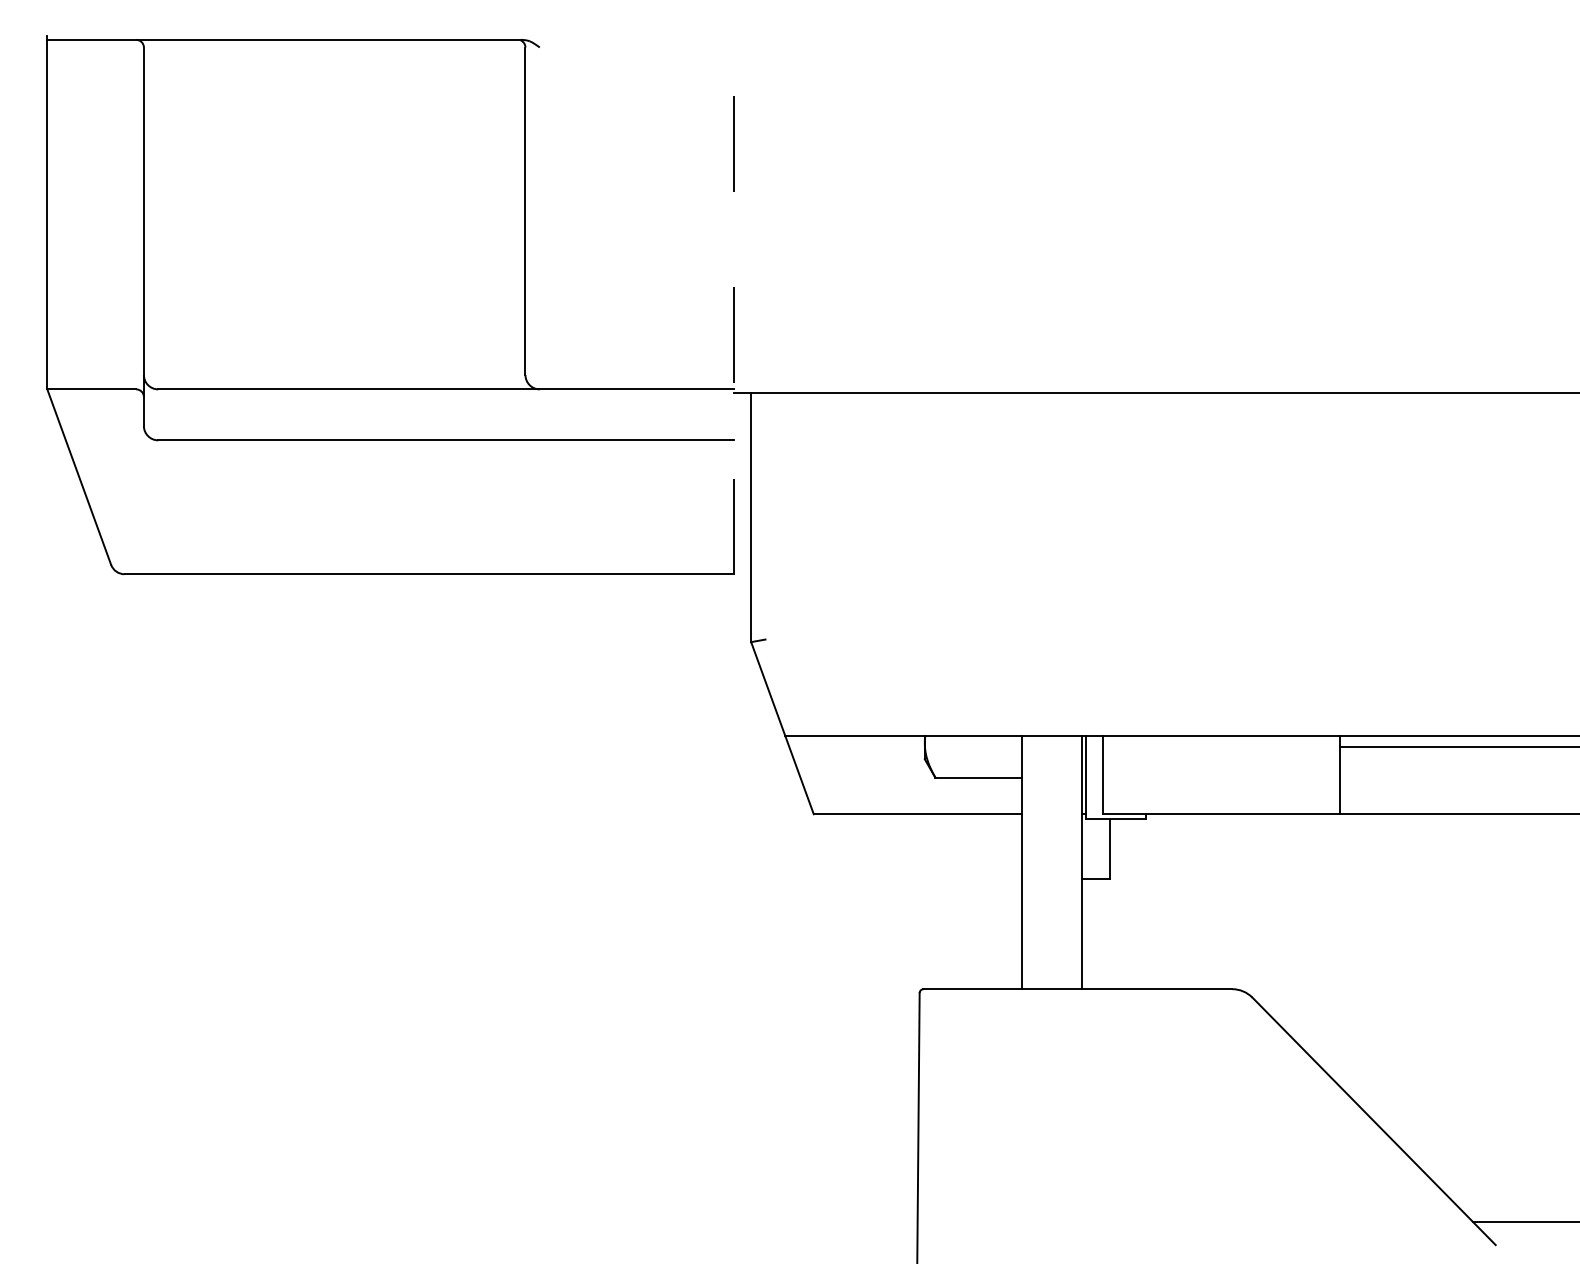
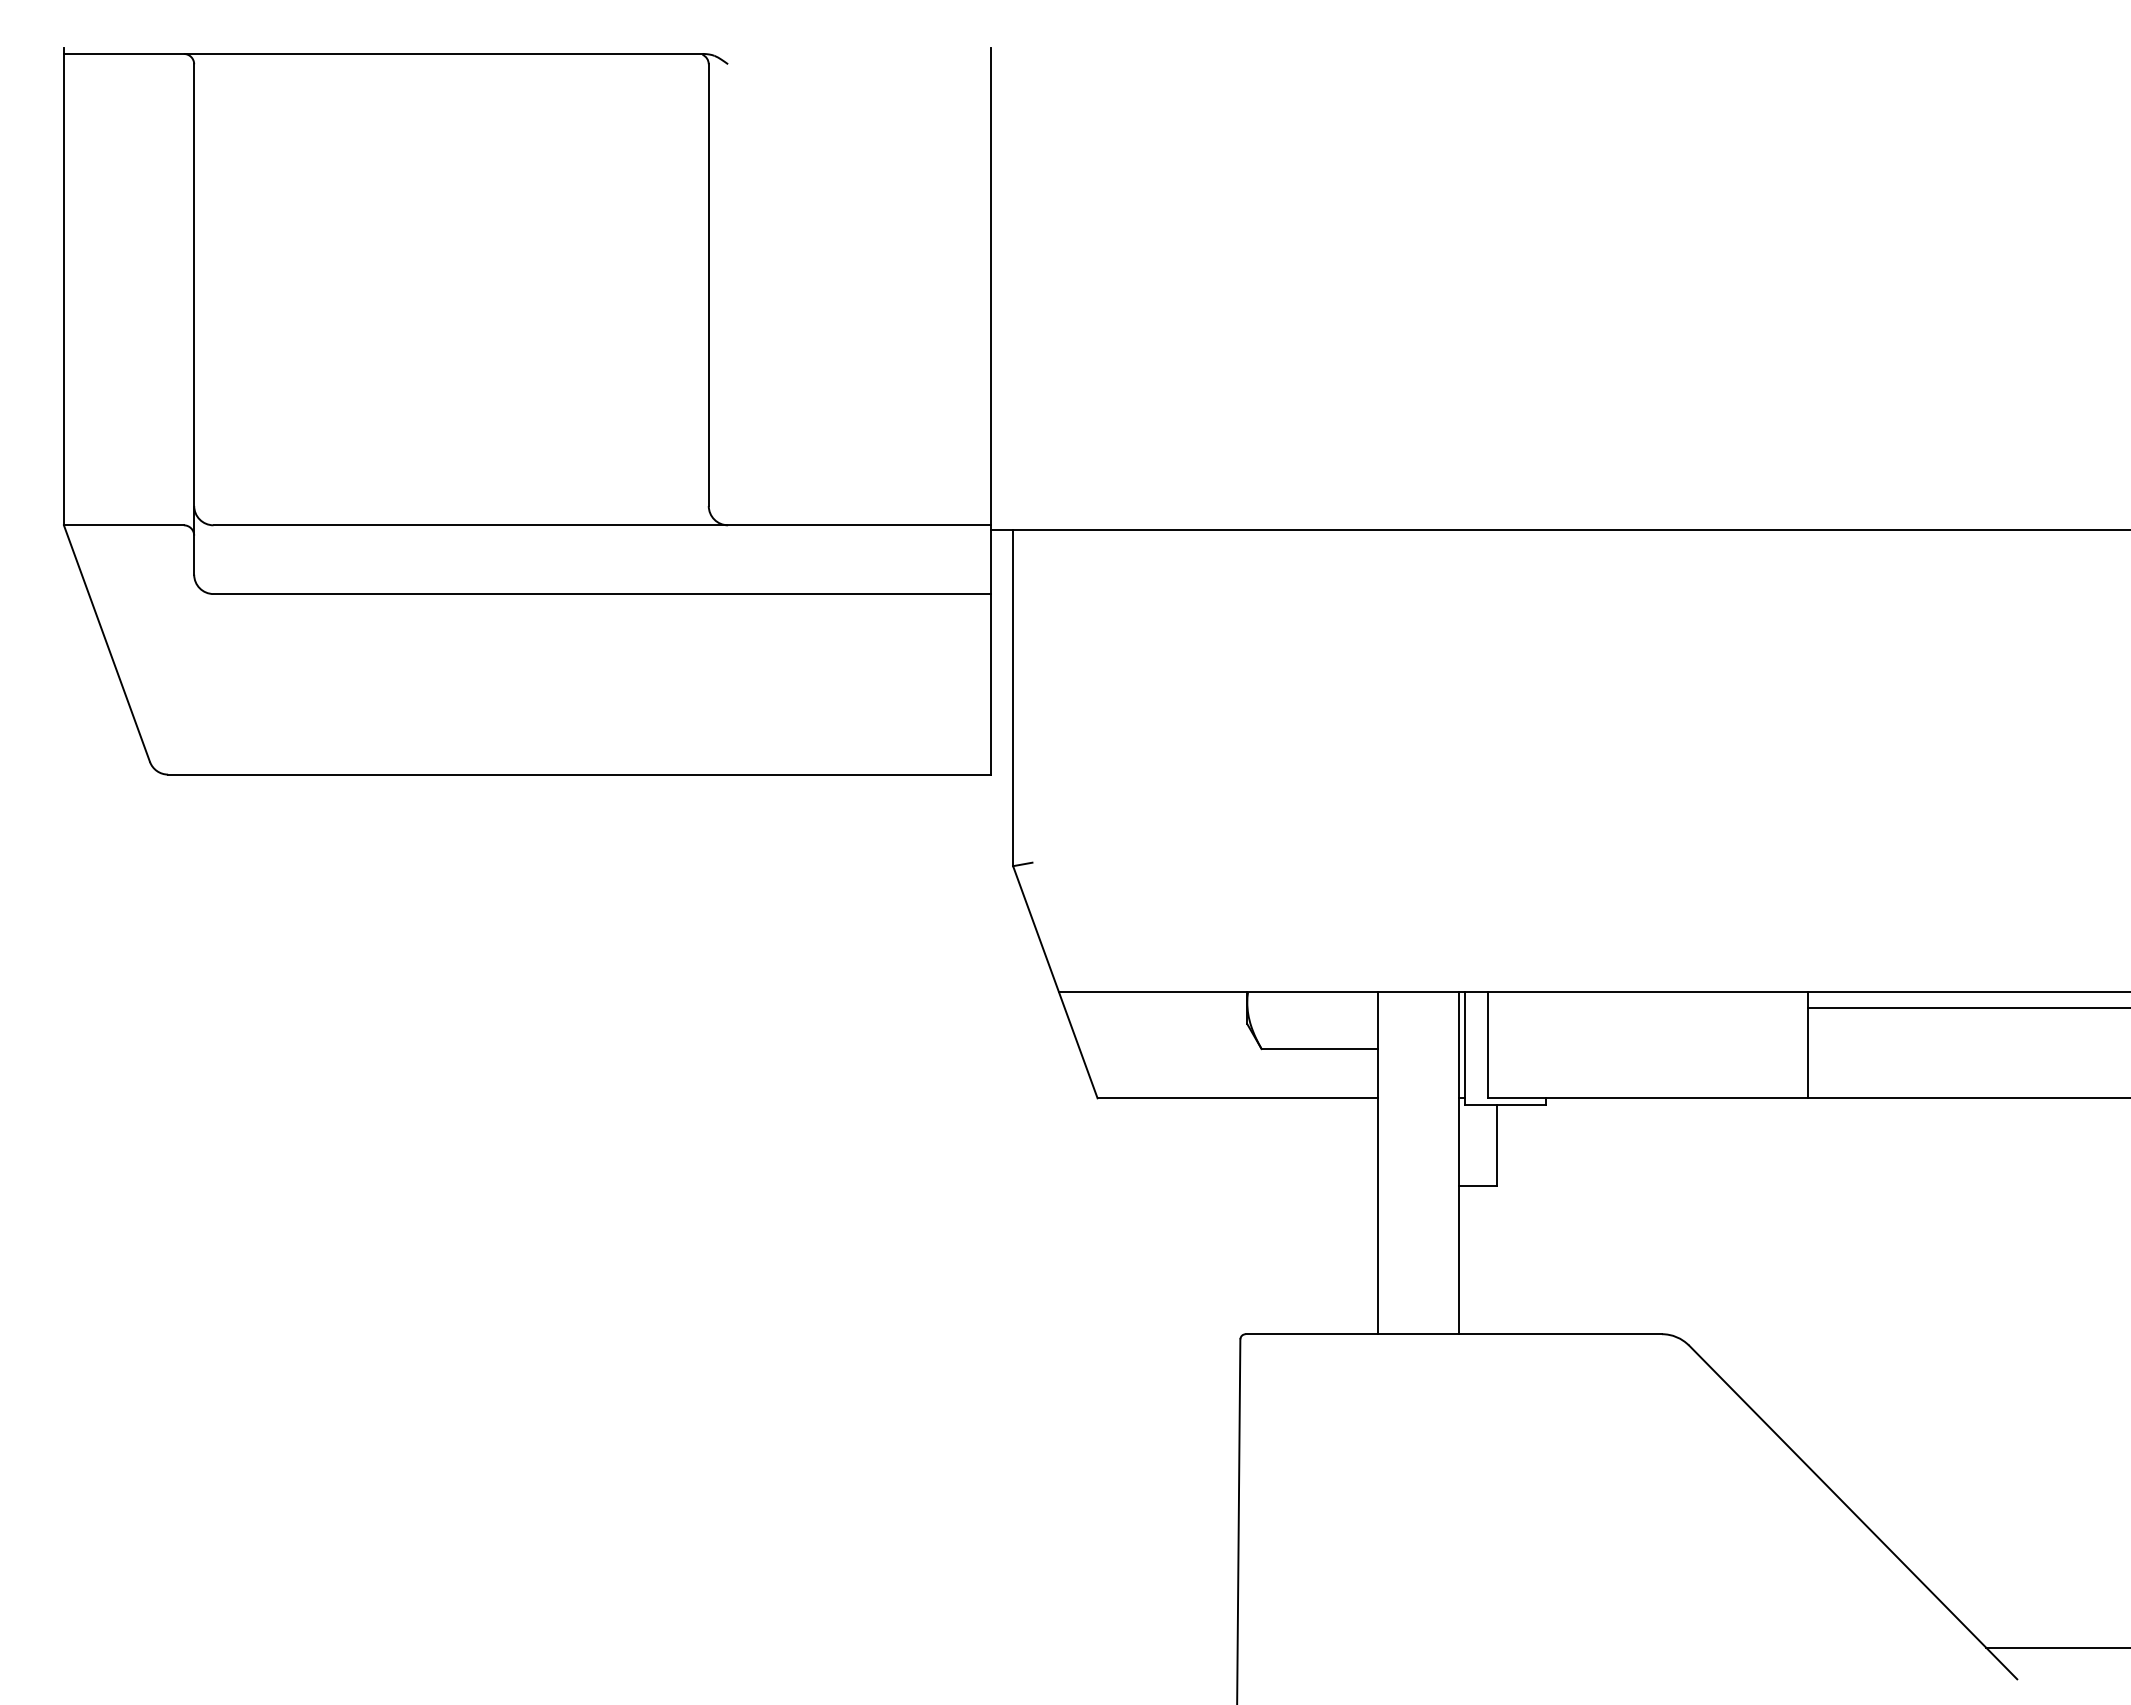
line: (734, 304) -> (990, 410), dashed -> solid

